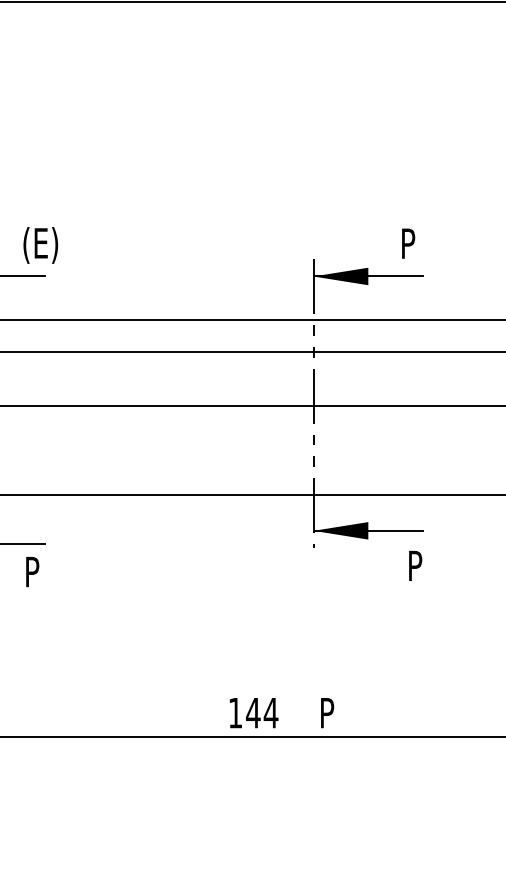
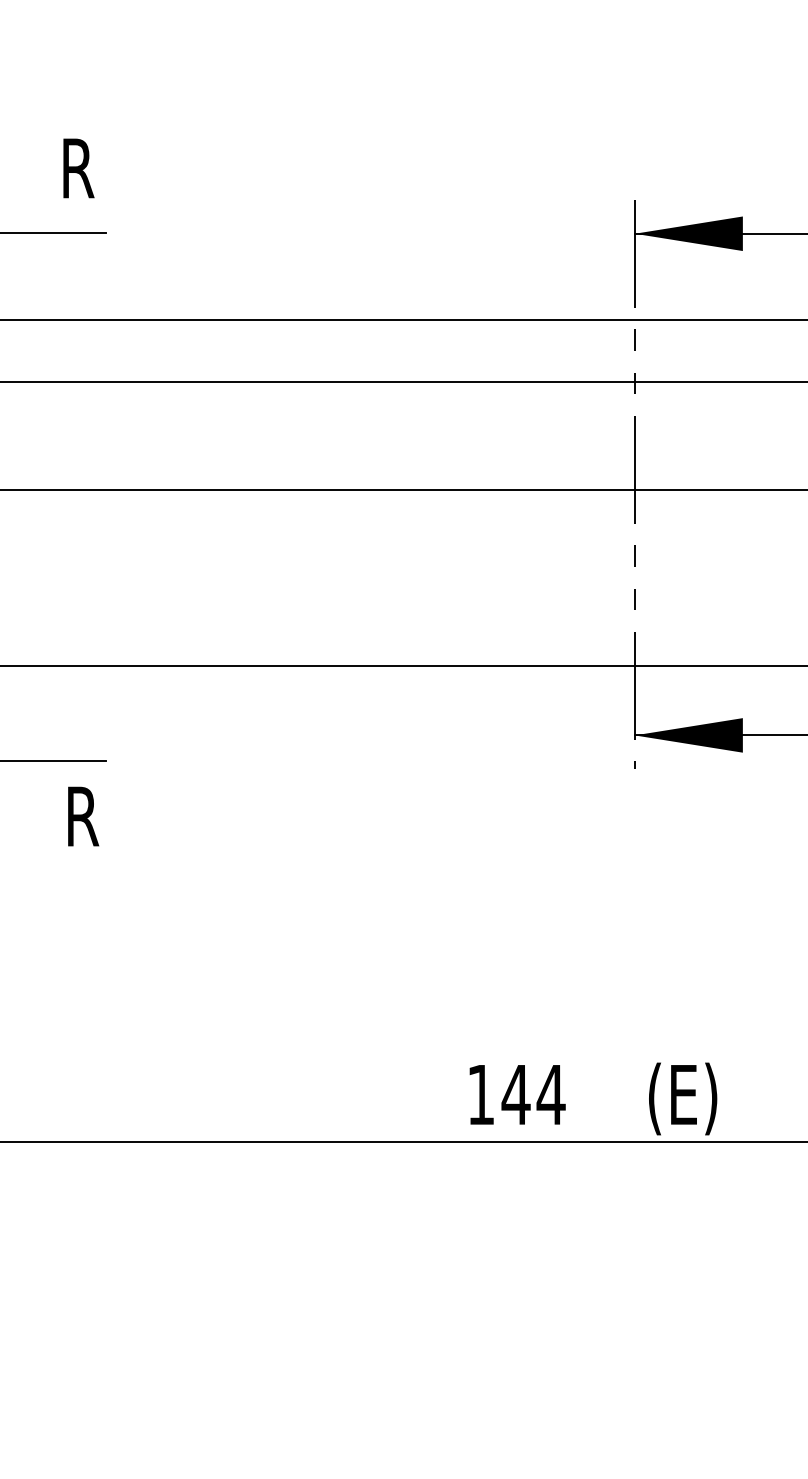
text: (40, 245) -> (96, 172), (E) -> R
text: (35, 572) -> (86, 817), P -> R
text: (337, 714) -> (682, 1097), P -> (E)

